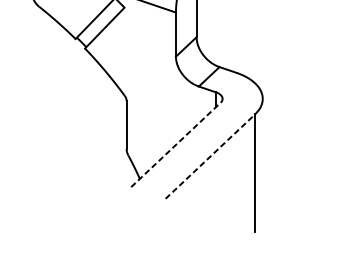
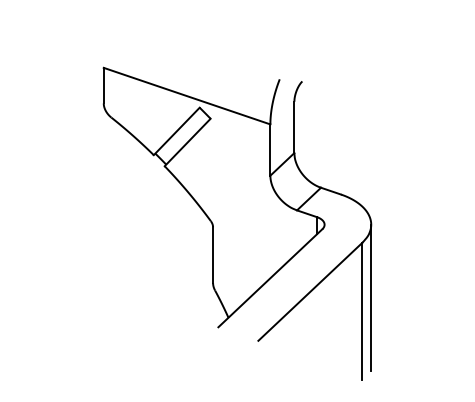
line: (176, 144) -> (270, 277), dashed -> solid
line: (210, 156) -> (310, 291), dashed -> solid
line: (262, 161) -> (371, 297), added

